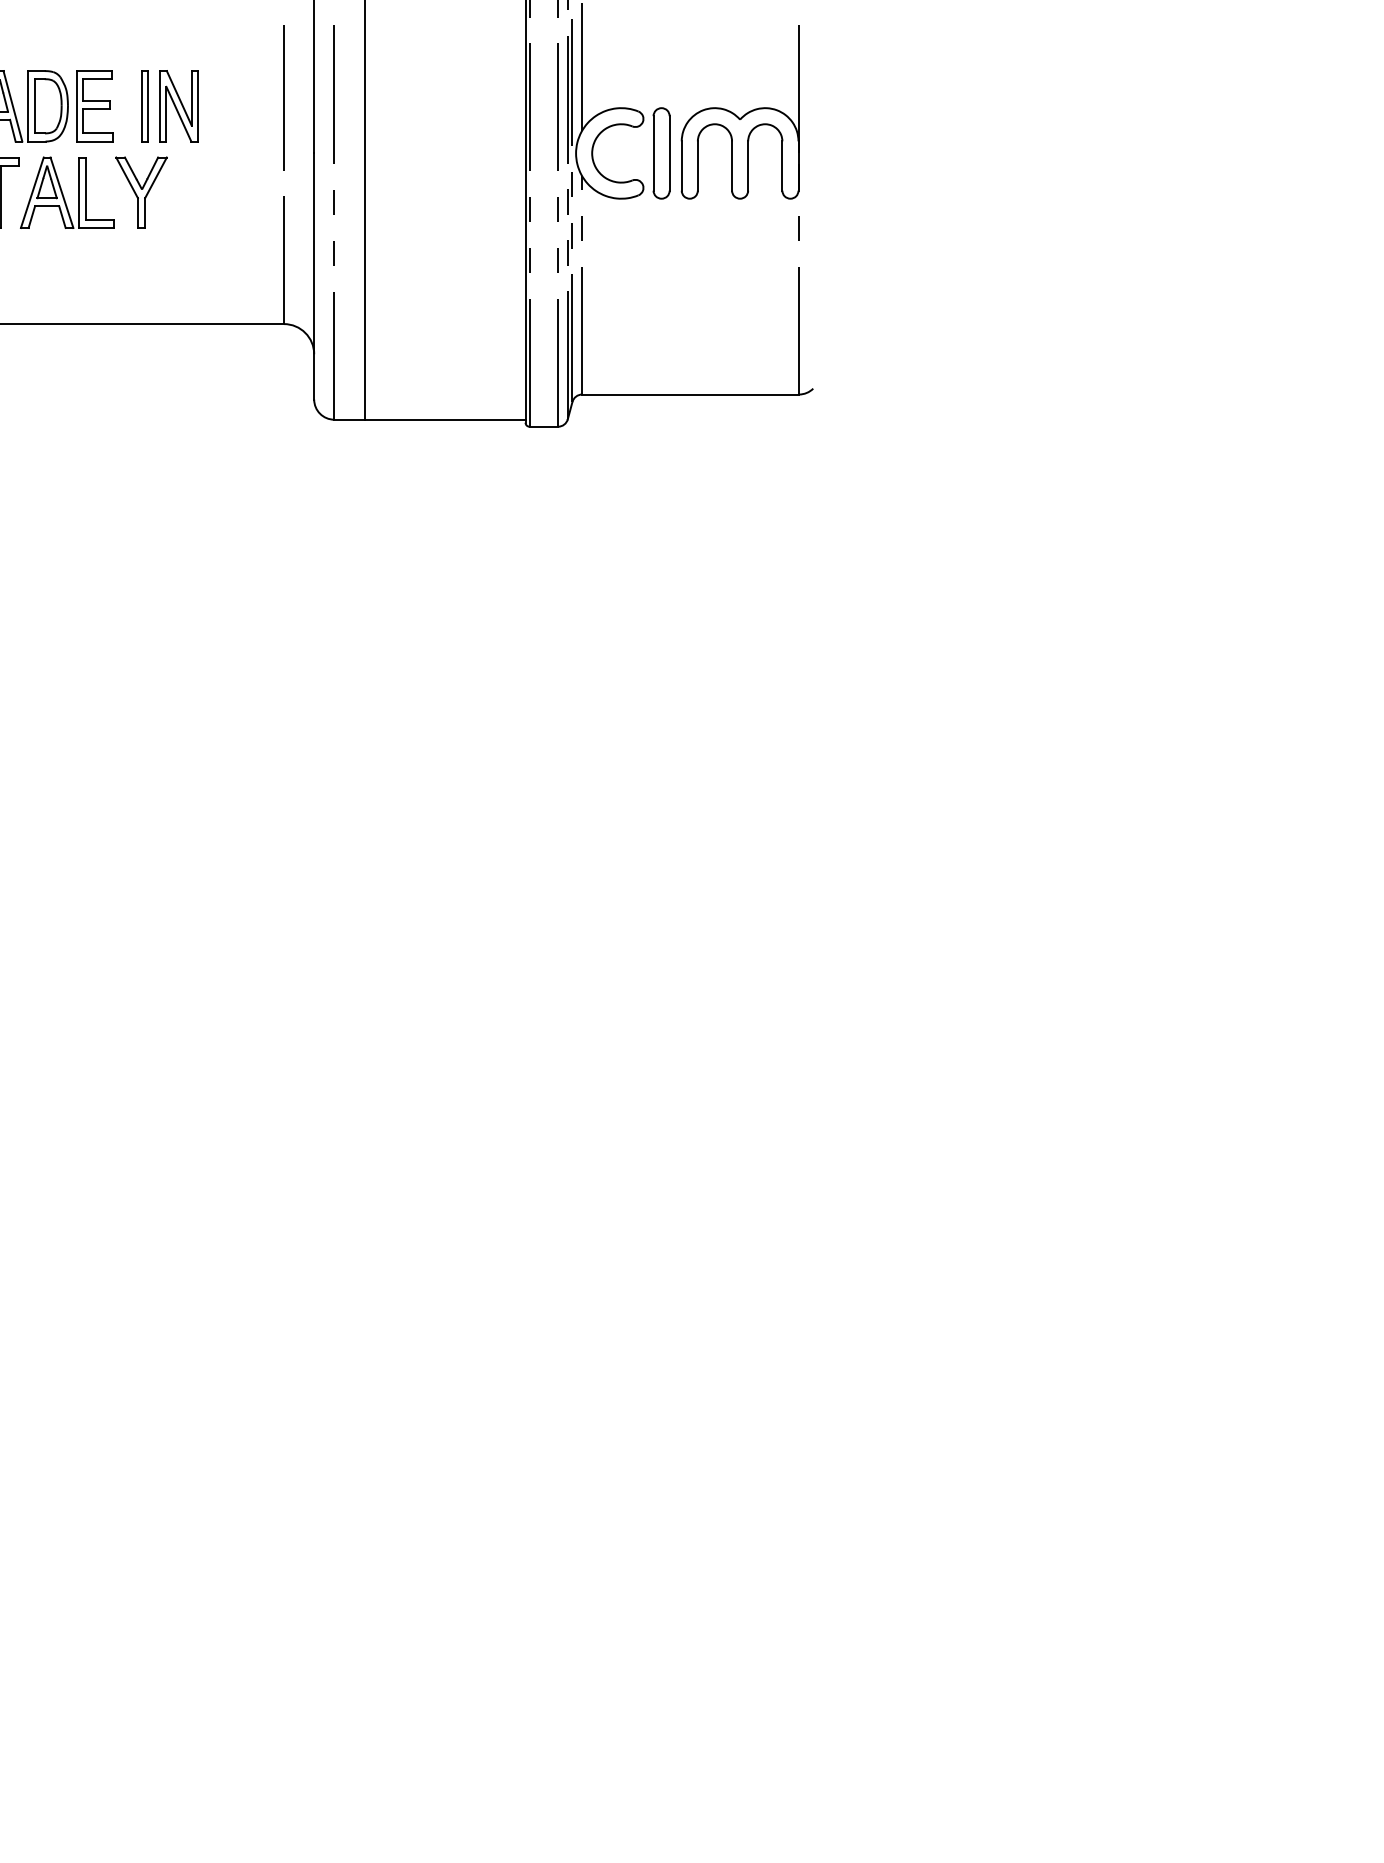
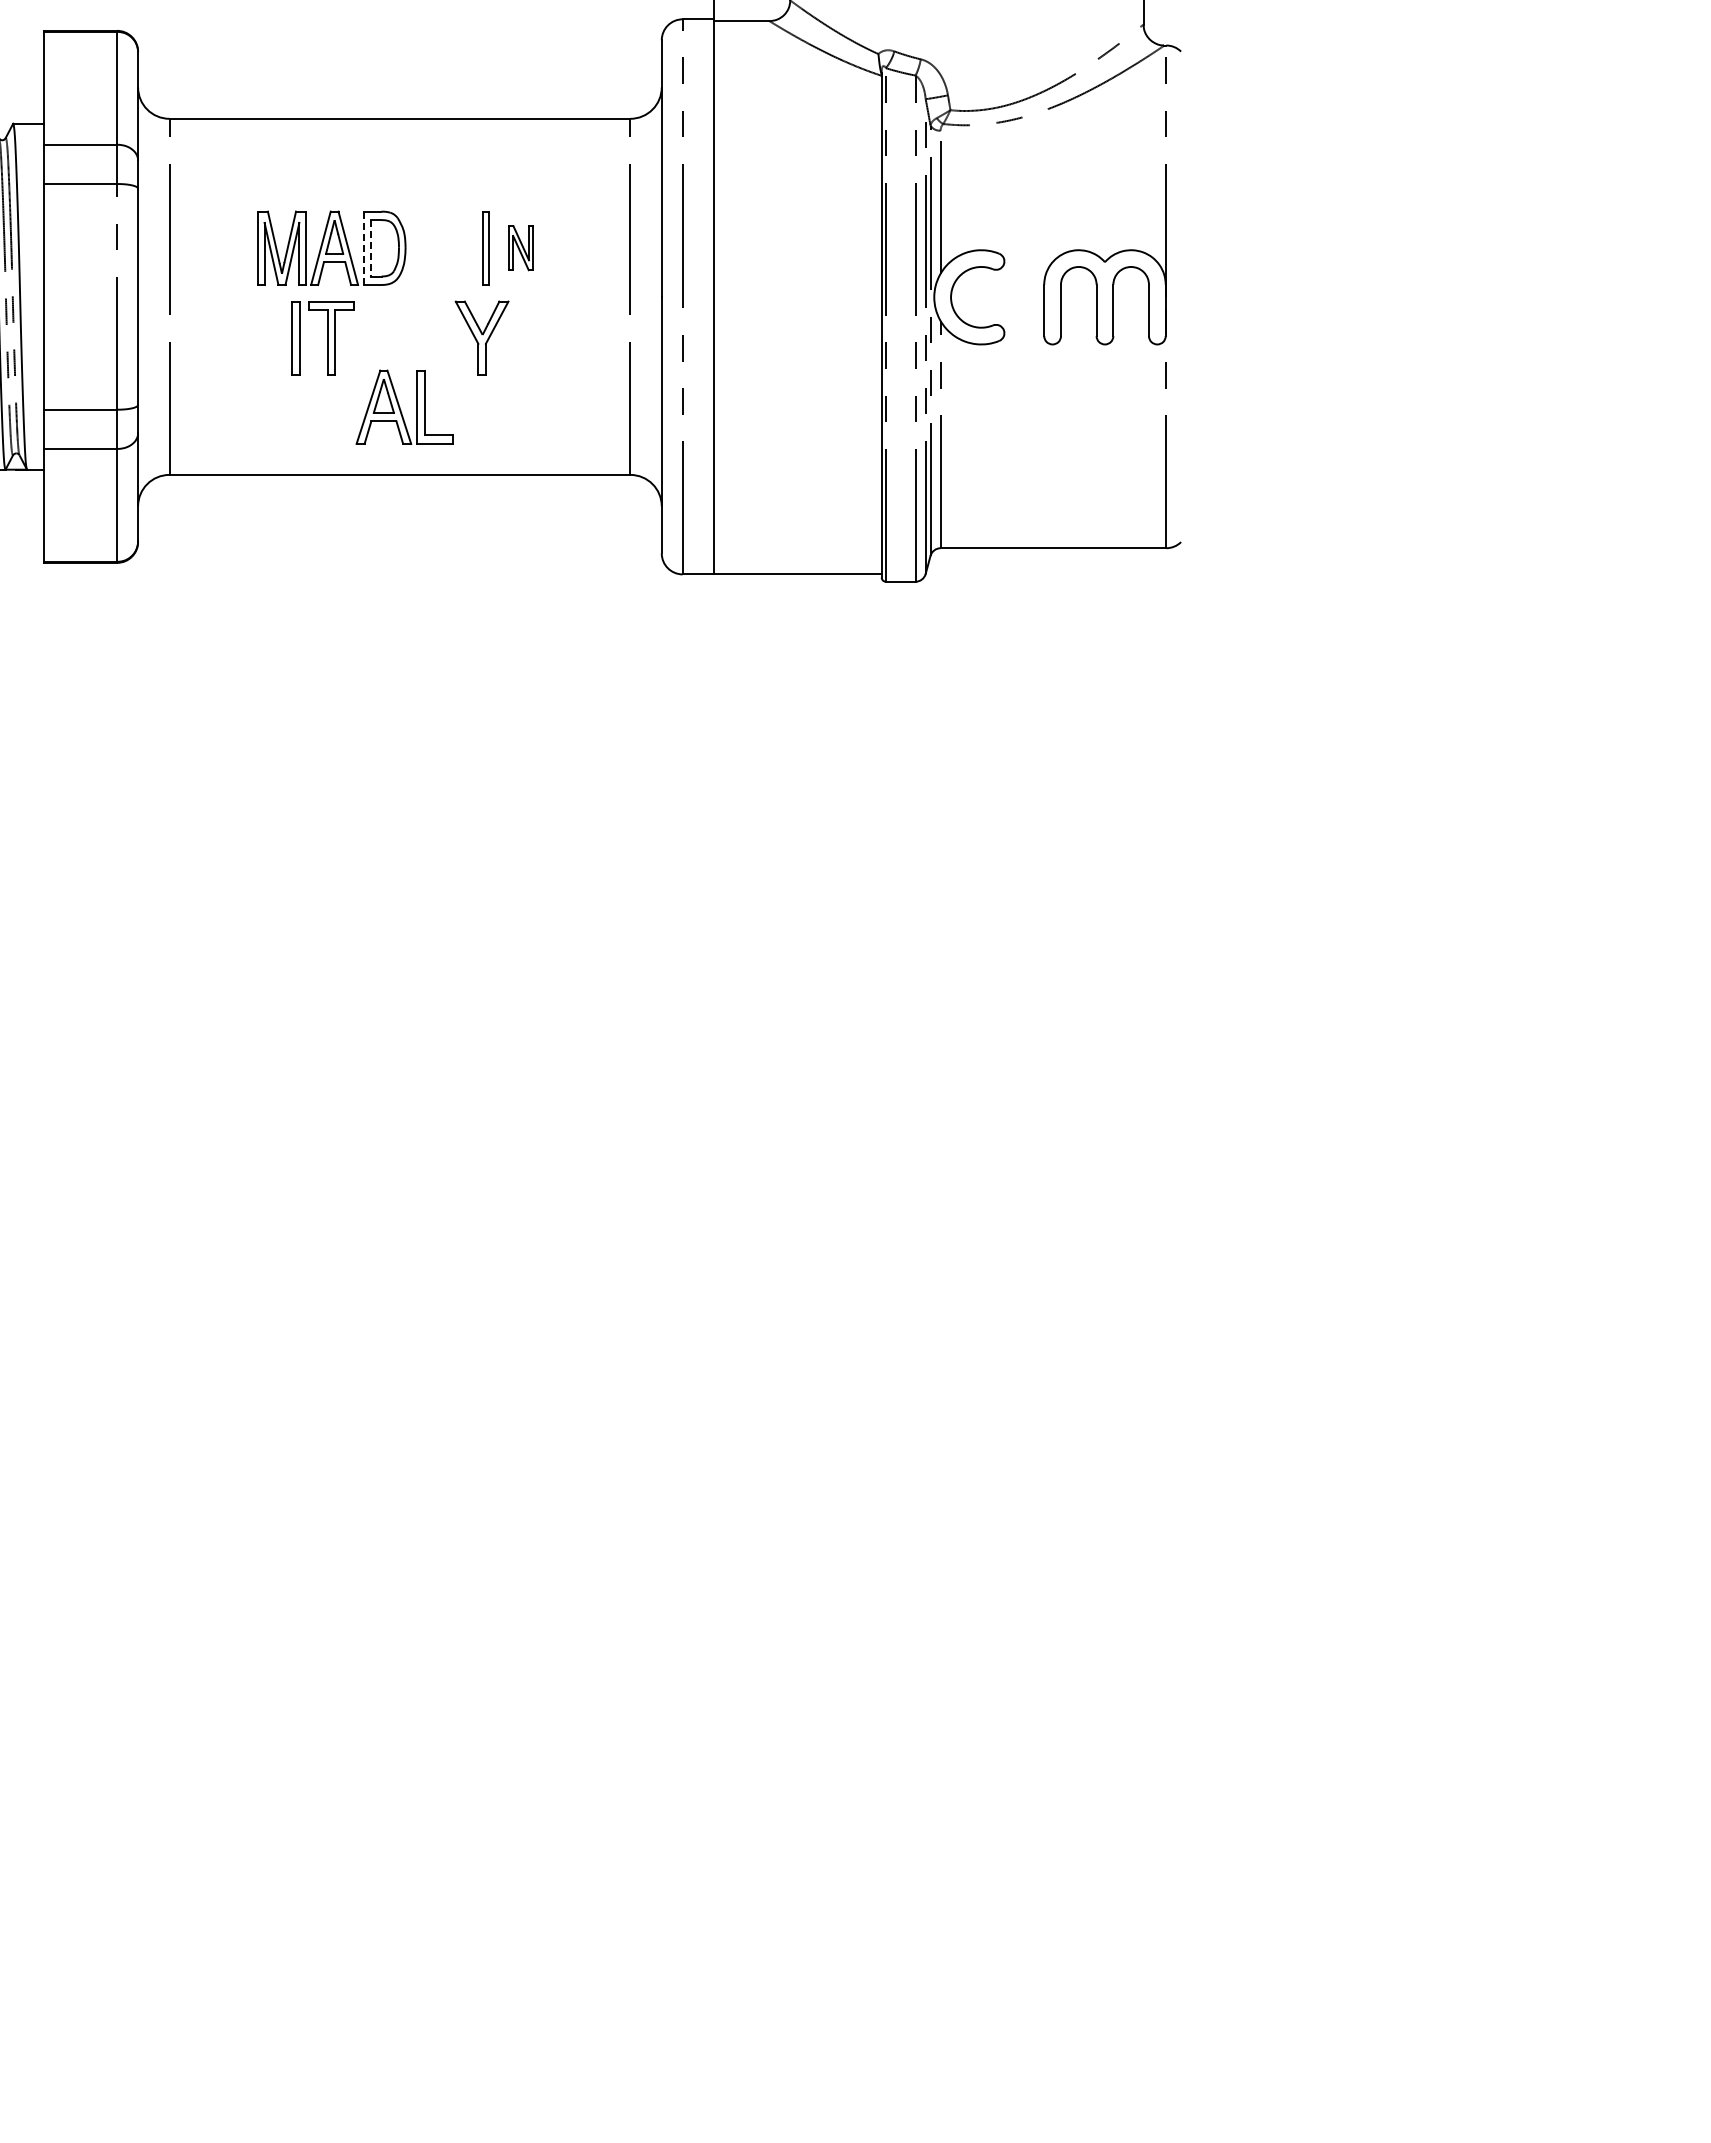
part: (178, 105) -> (520, 247), size x0.6
line: (28, 106) -> (364, 248), solid -> dashed
line: (34, 106) -> (370, 248), solid -> dashed
part: (94, 106) -> (433, 248), removed
part: (661, 153) -> (1023, 297), removed
part: (66, 192) -> (404, 406), moved

